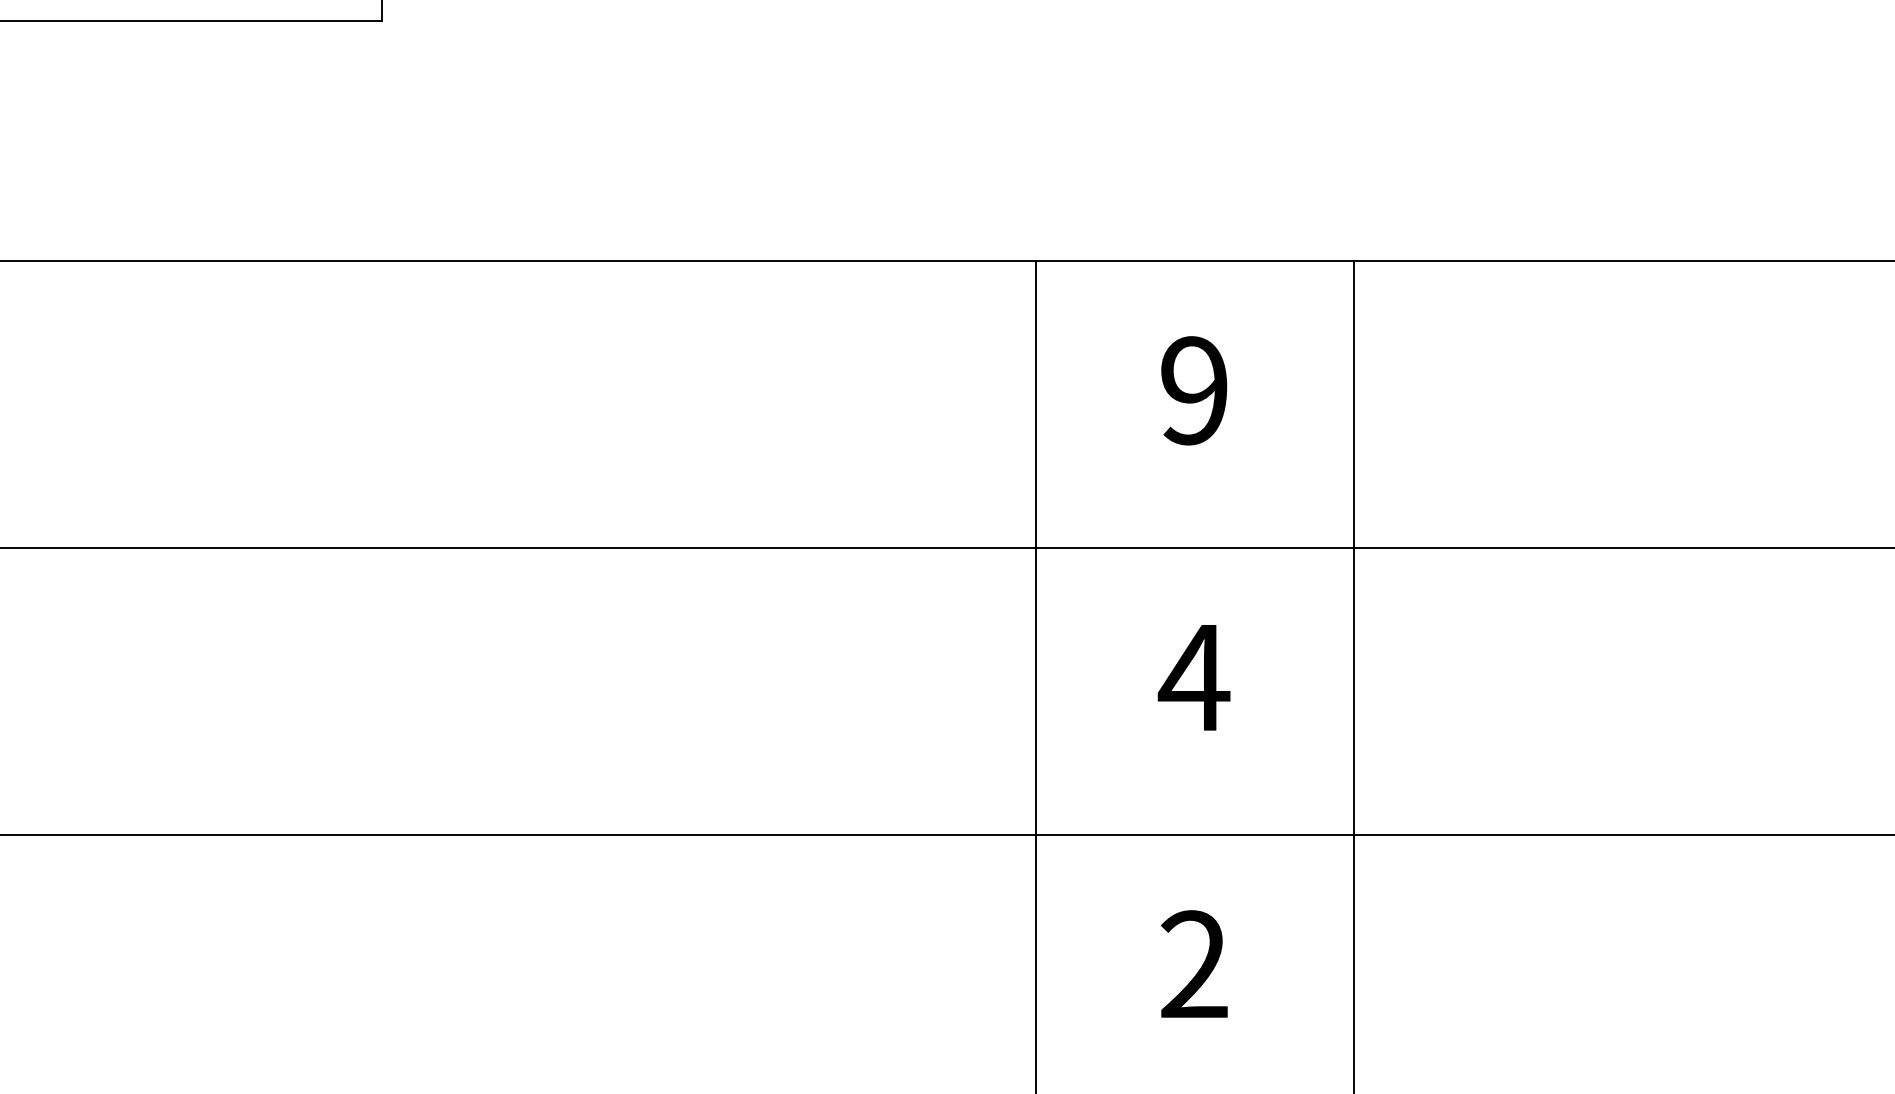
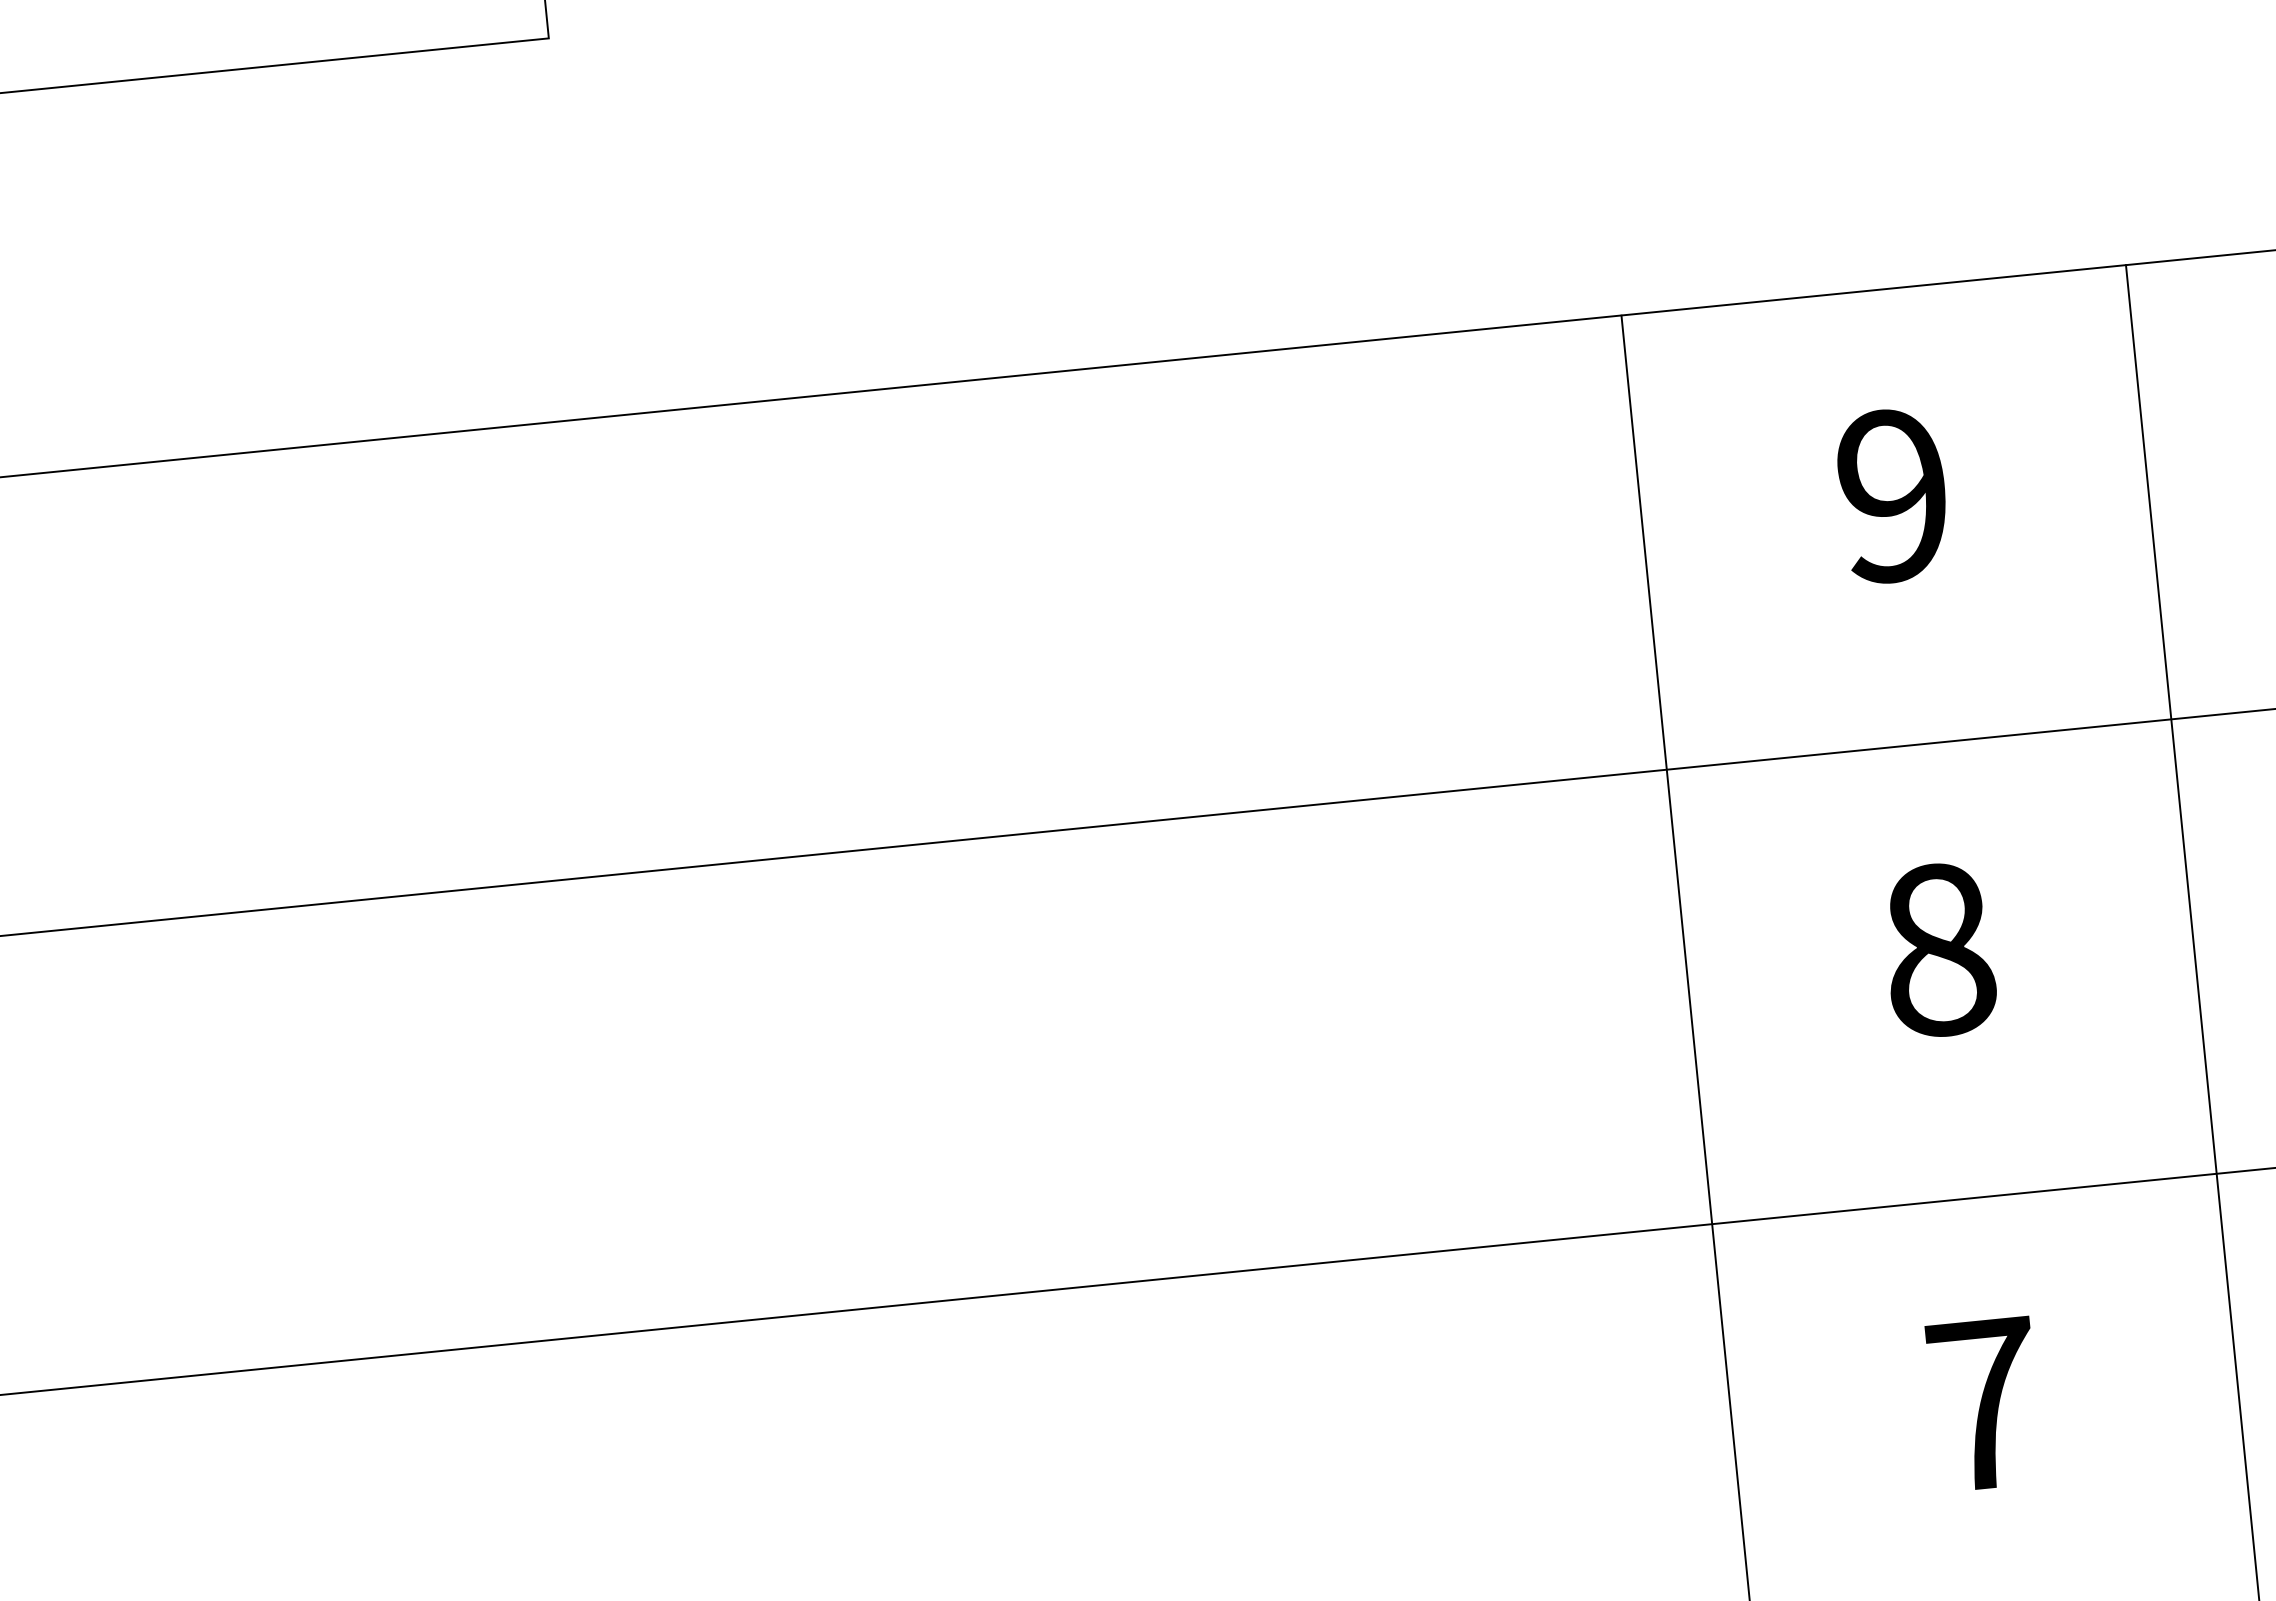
text: (1193, 677) -> (1937, 949), 4 -> 8
text: (1194, 963) -> (1984, 1402), 2 -> 7

